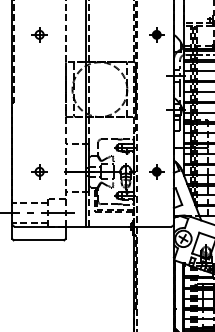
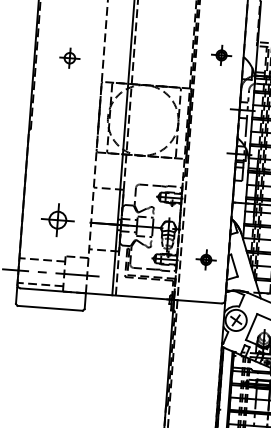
part: (39, 34) -> (69, 57), moved
part: (39, 171) -> (57, 219), size x1.6
part: (156, 171) -> (205, 259), moved

